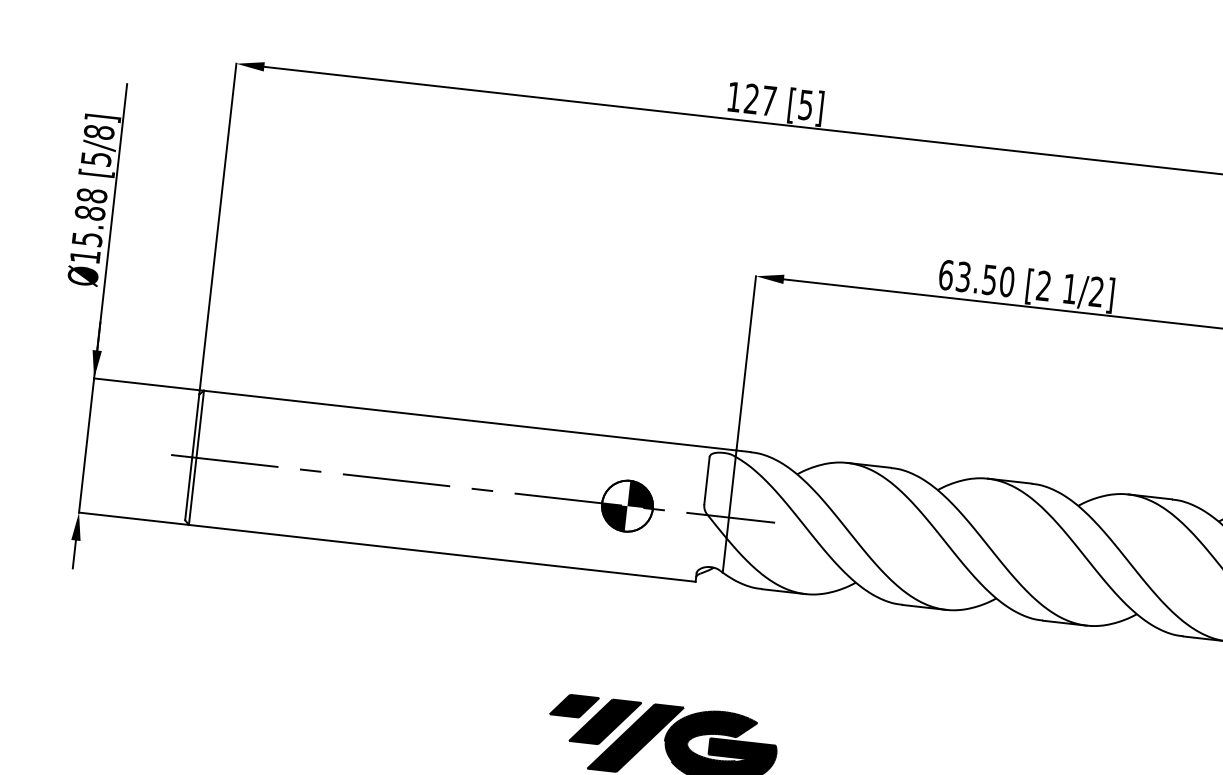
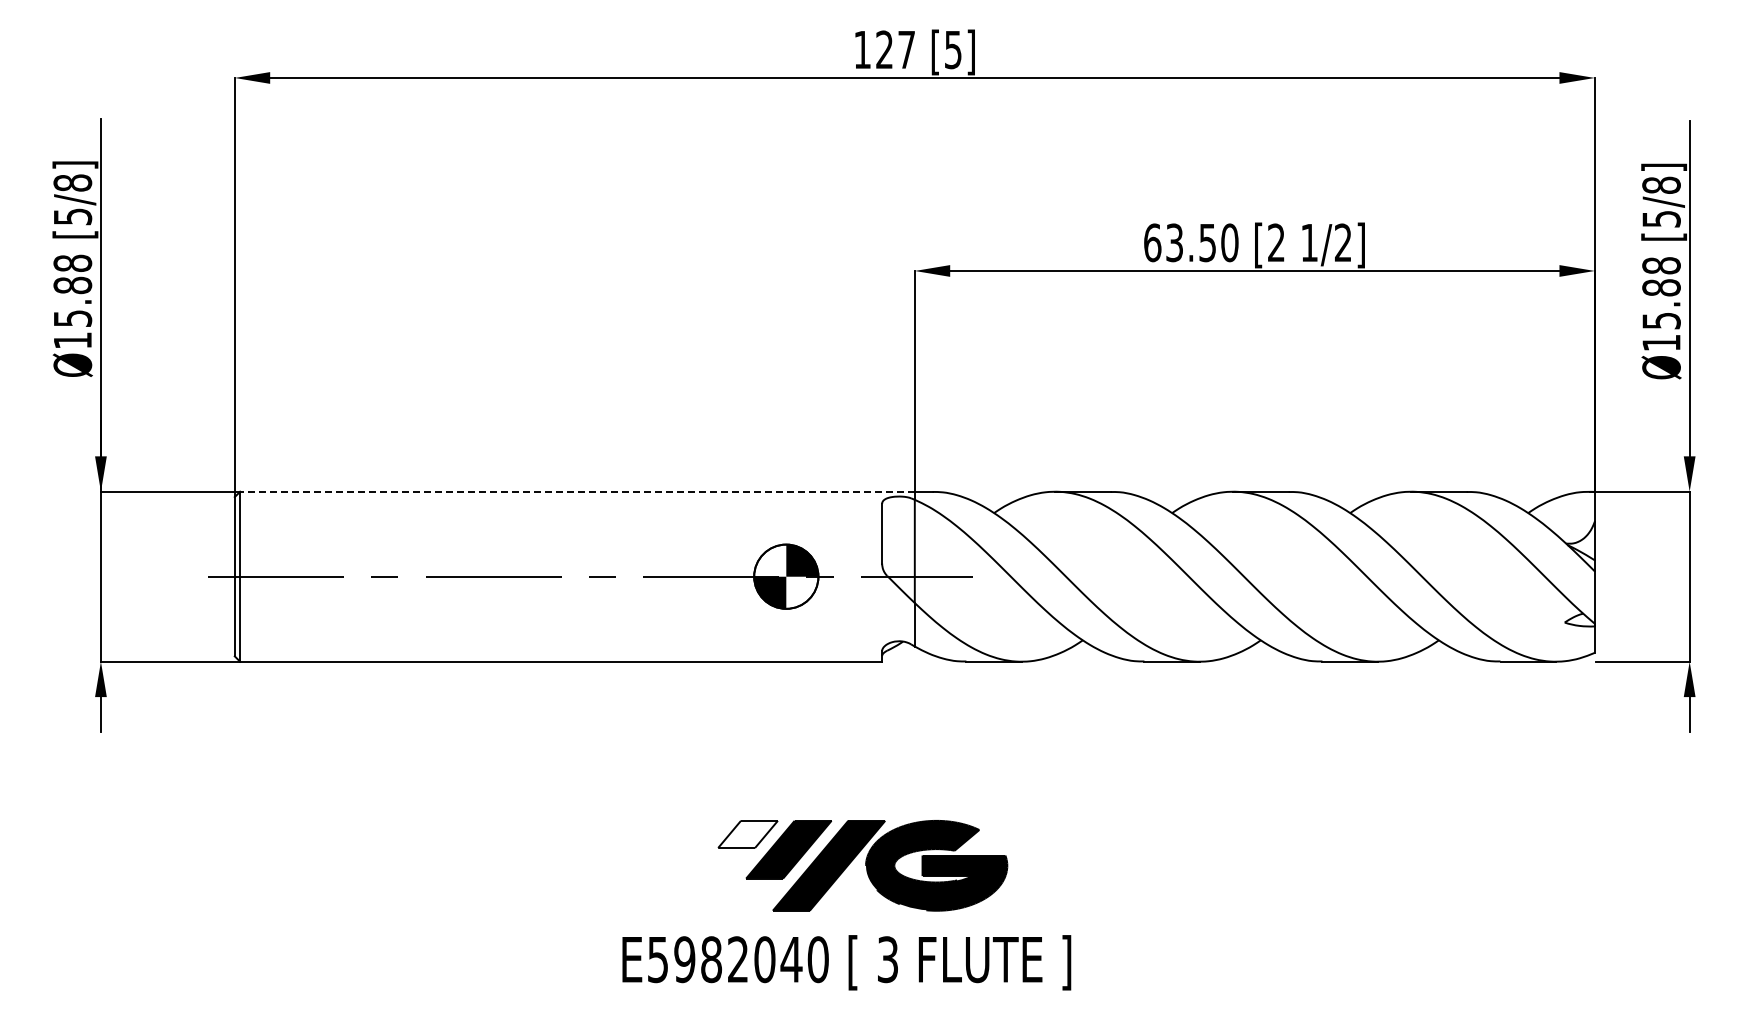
line: (469, 420) -> (576, 491), solid -> dashed
fill: (574, 705) -> (747, 833), removed

